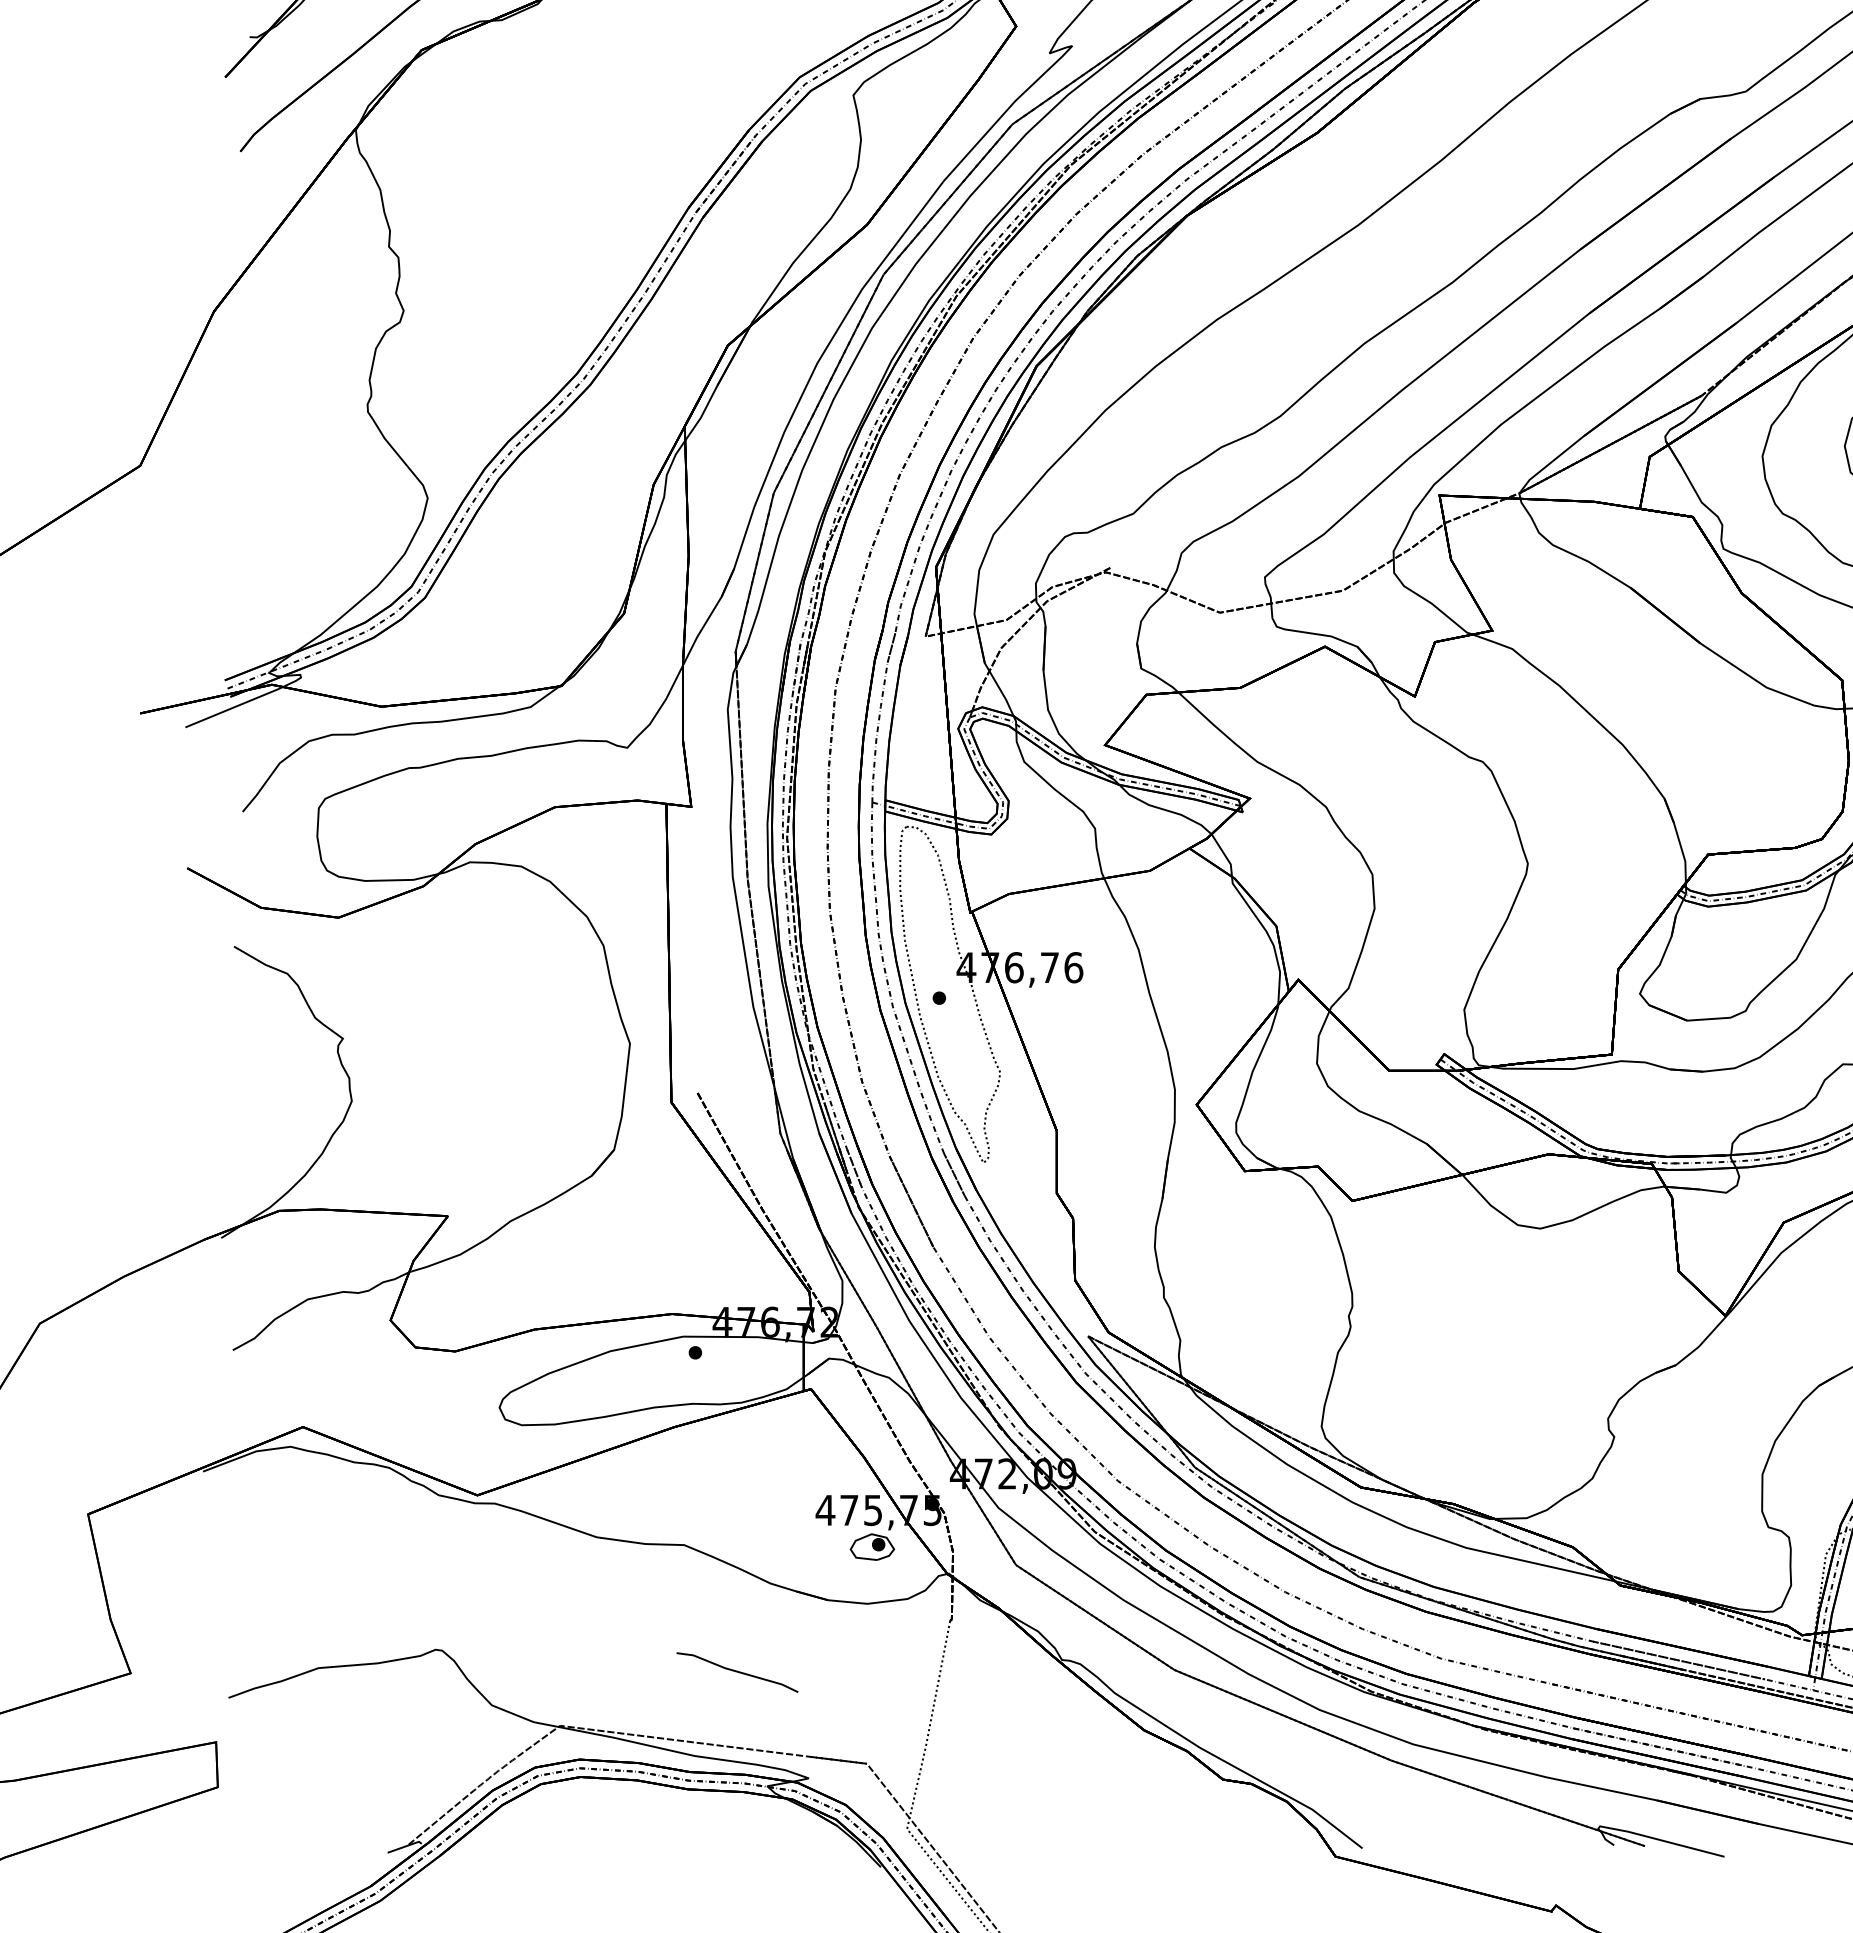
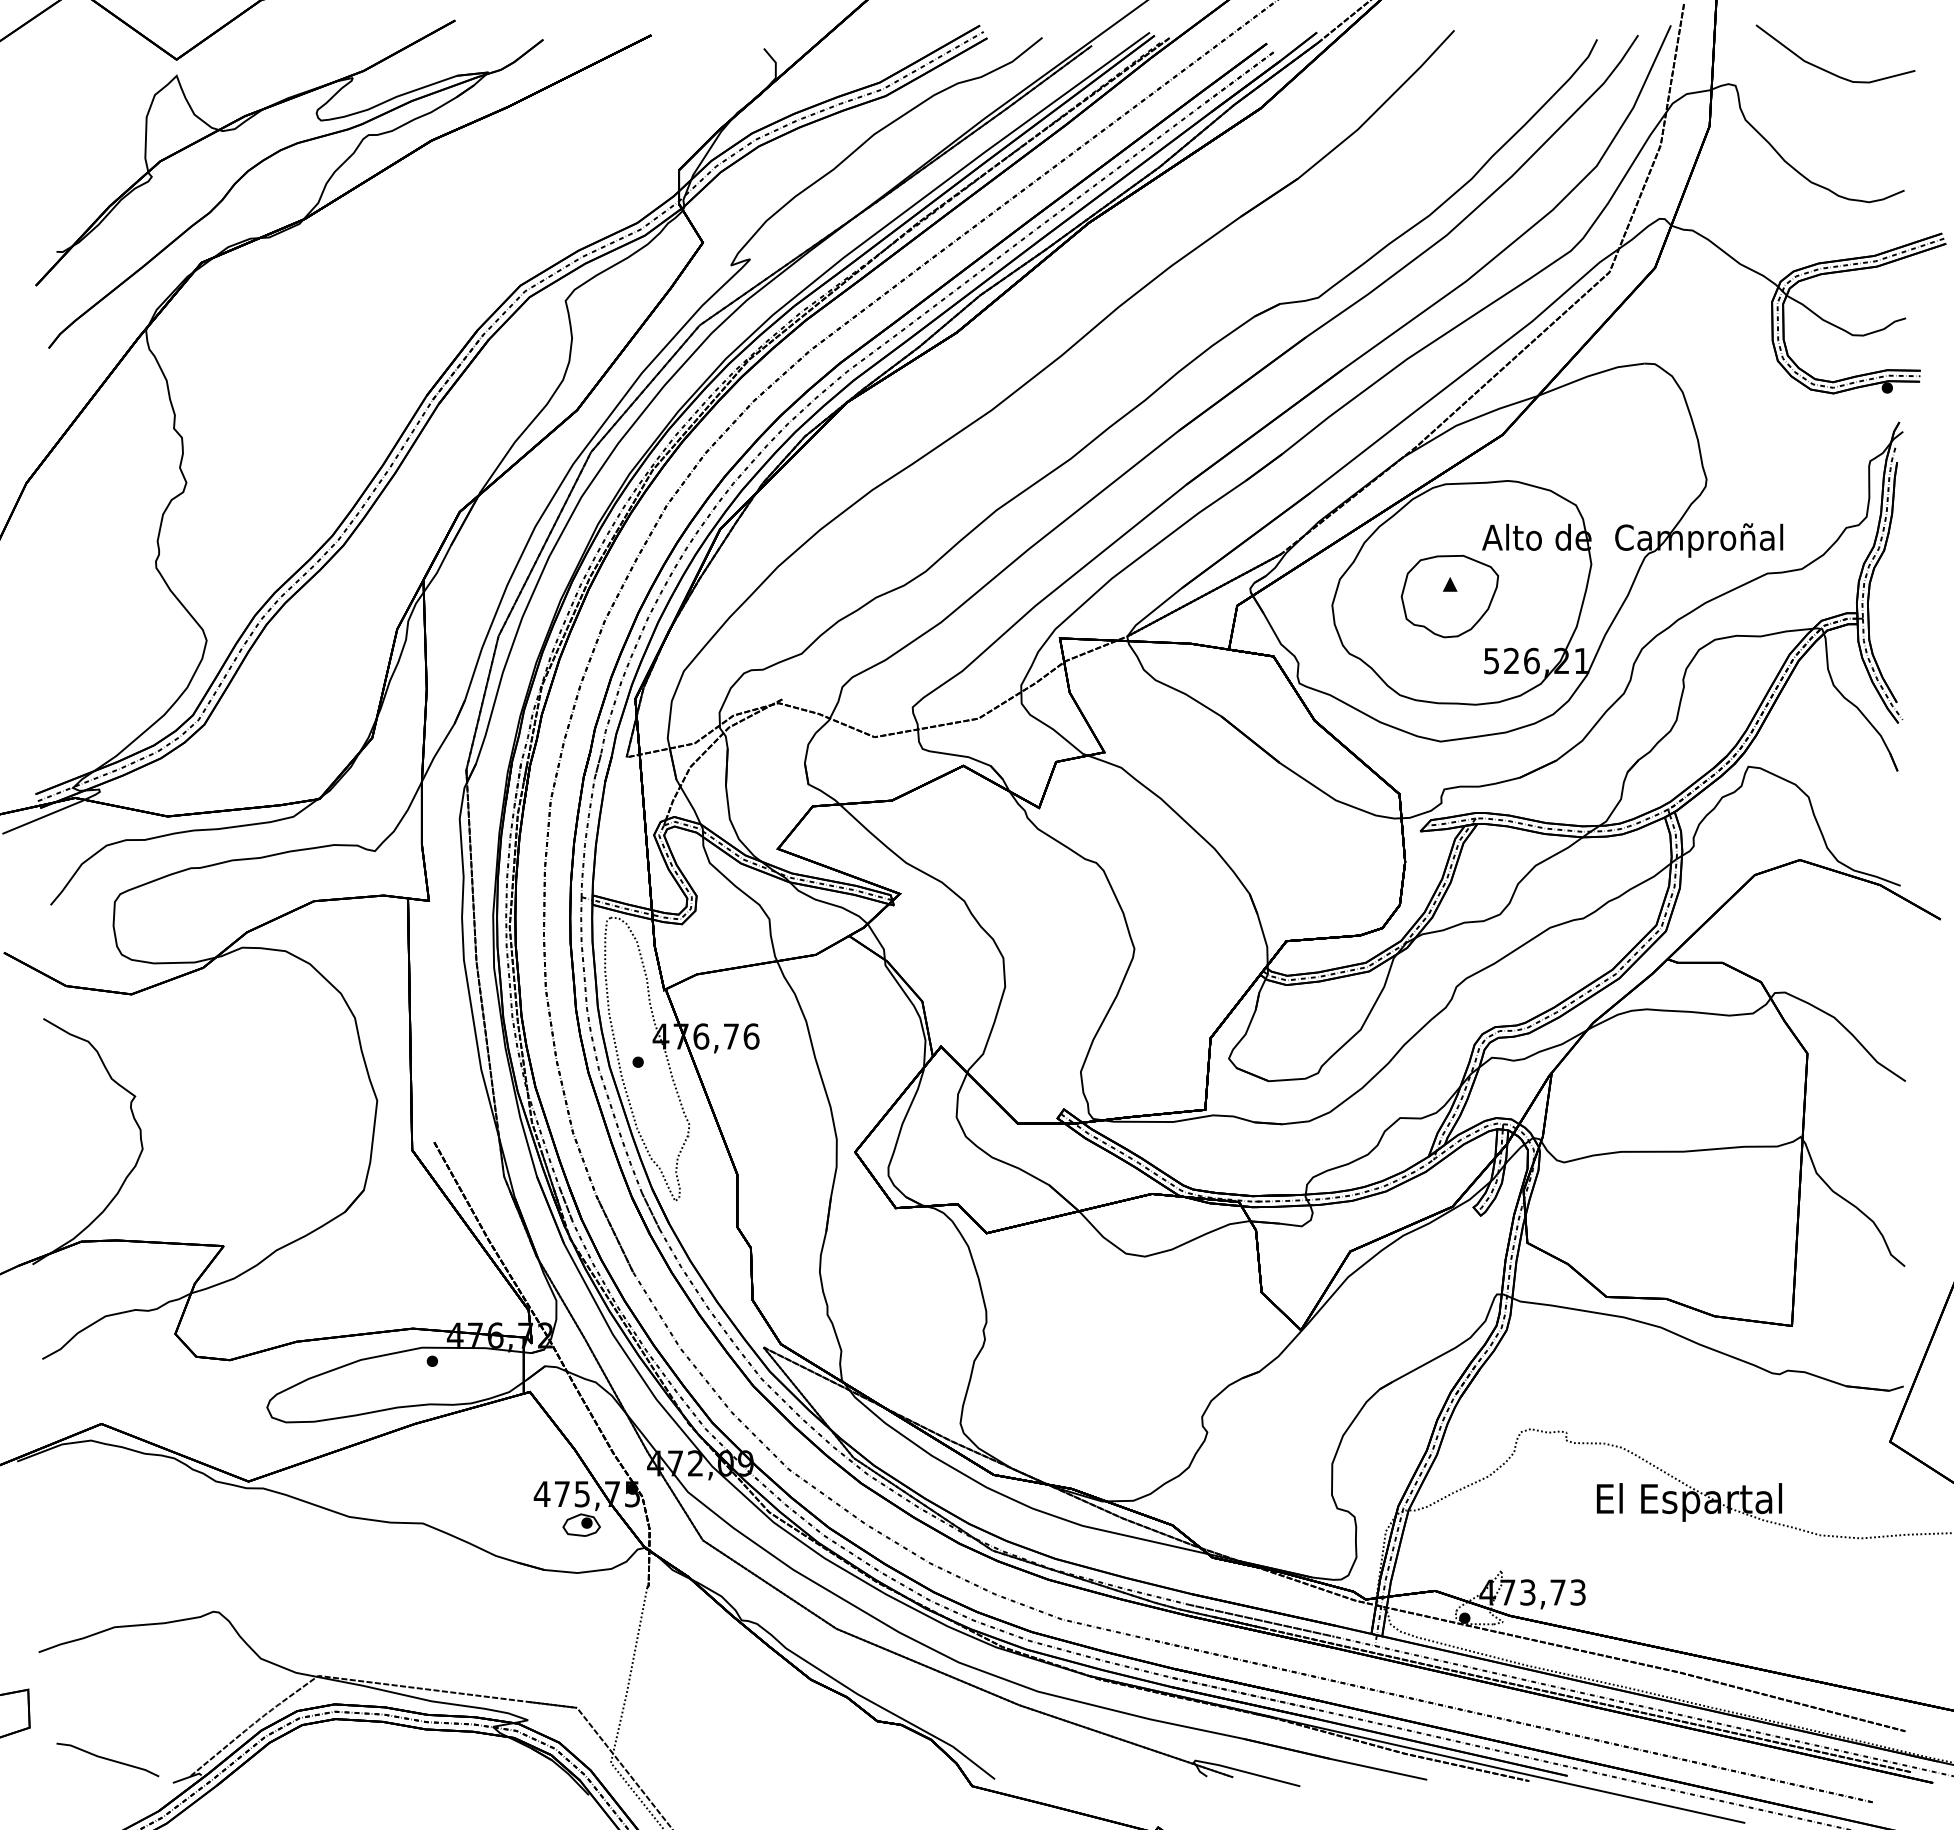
line: (736, 1671) -> (107, 1759), moved

